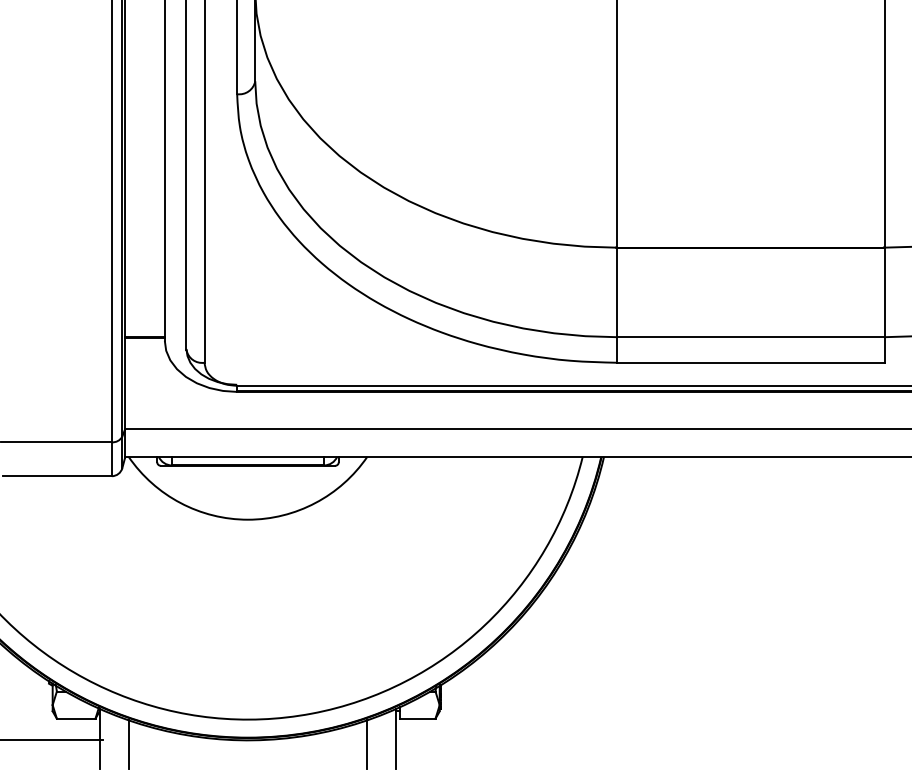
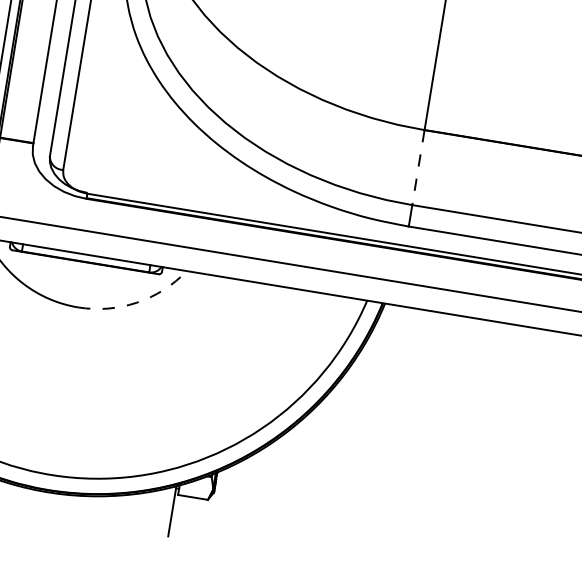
line: (616, 292) -> (418, 167), solid -> dashed
arc: (315, 503) -> (136, 303), solid -> dashed
line: (367, 744) -> (147, 512), removed

